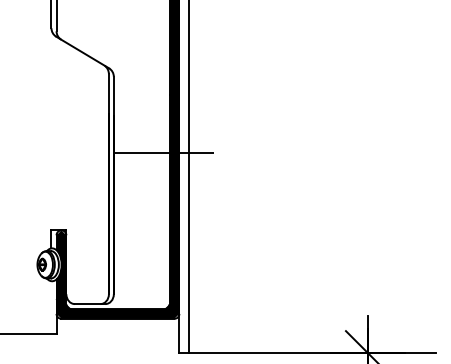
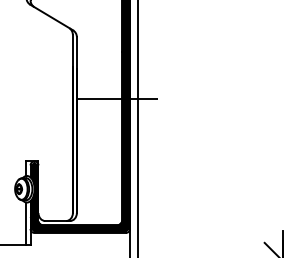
line: (51, 307) -> (26, 223), added

